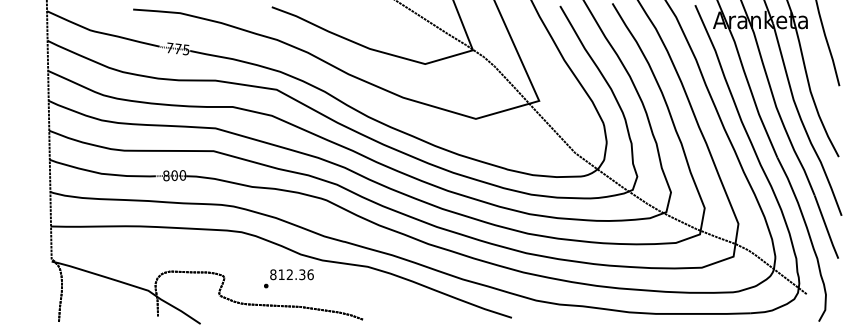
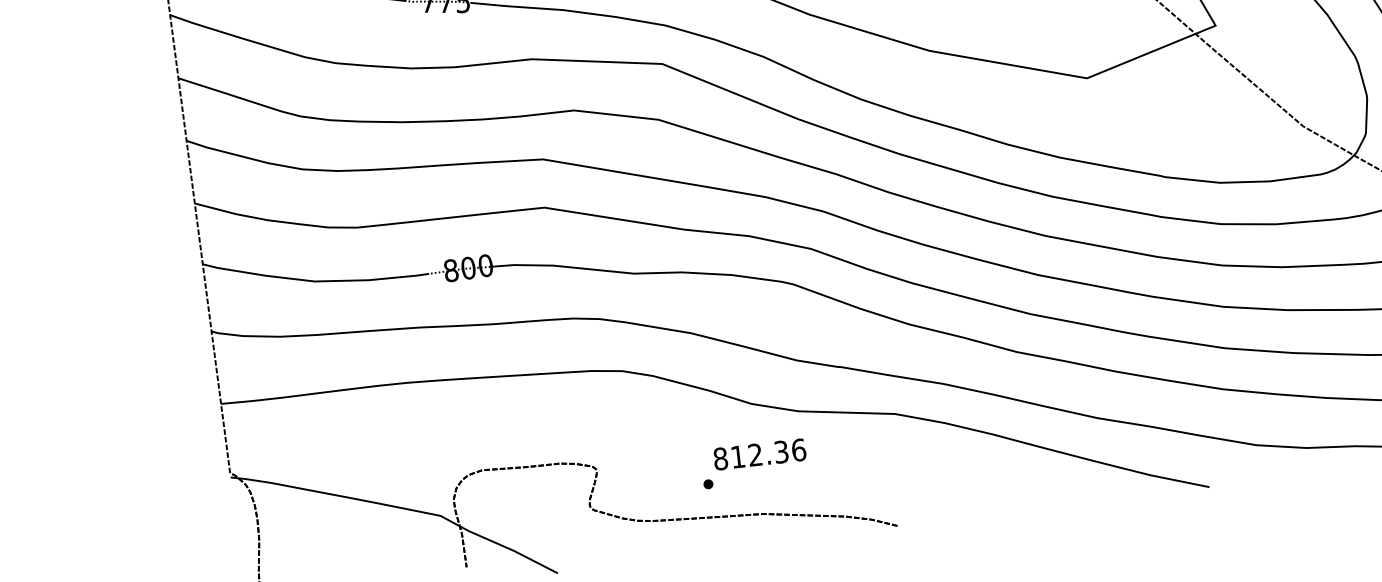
text: (288, 278) -> (753, 463), moved

